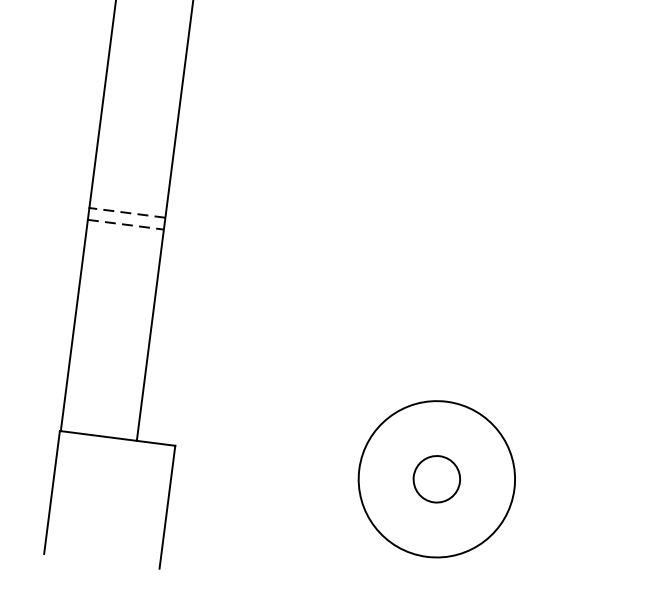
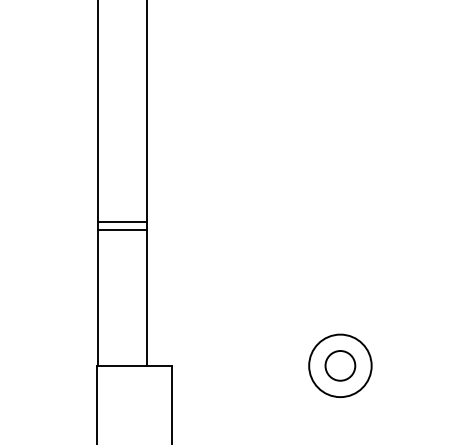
line: (127, 213) -> (122, 222), dashed -> solid
line: (126, 224) -> (122, 229), dashed -> solid
circle: (437, 478) -> (340, 365), size x0.62

